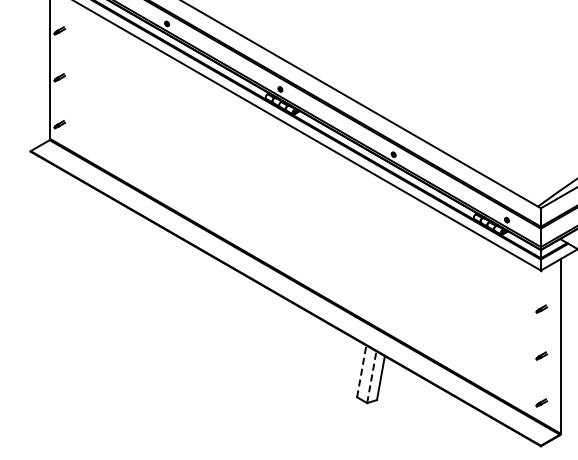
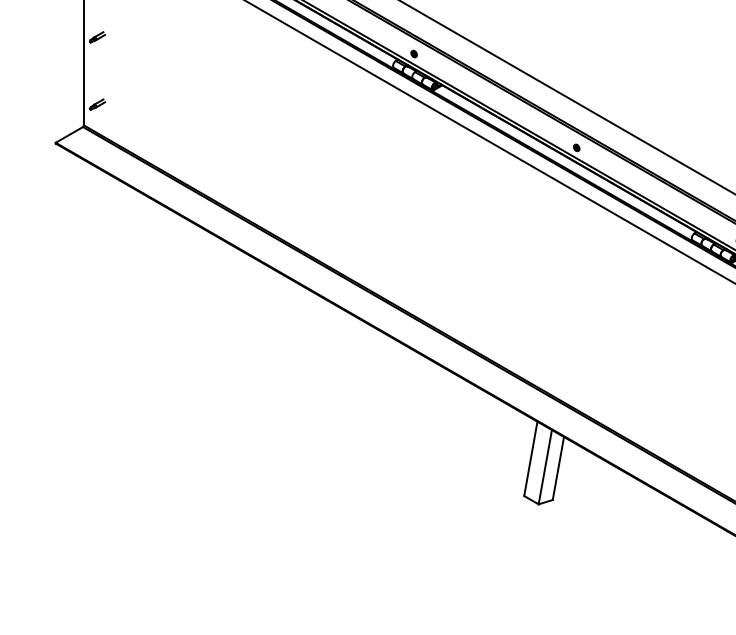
line: (361, 370) -> (530, 457), dashed -> solid
line: (371, 376) -> (544, 466), dashed -> solid

